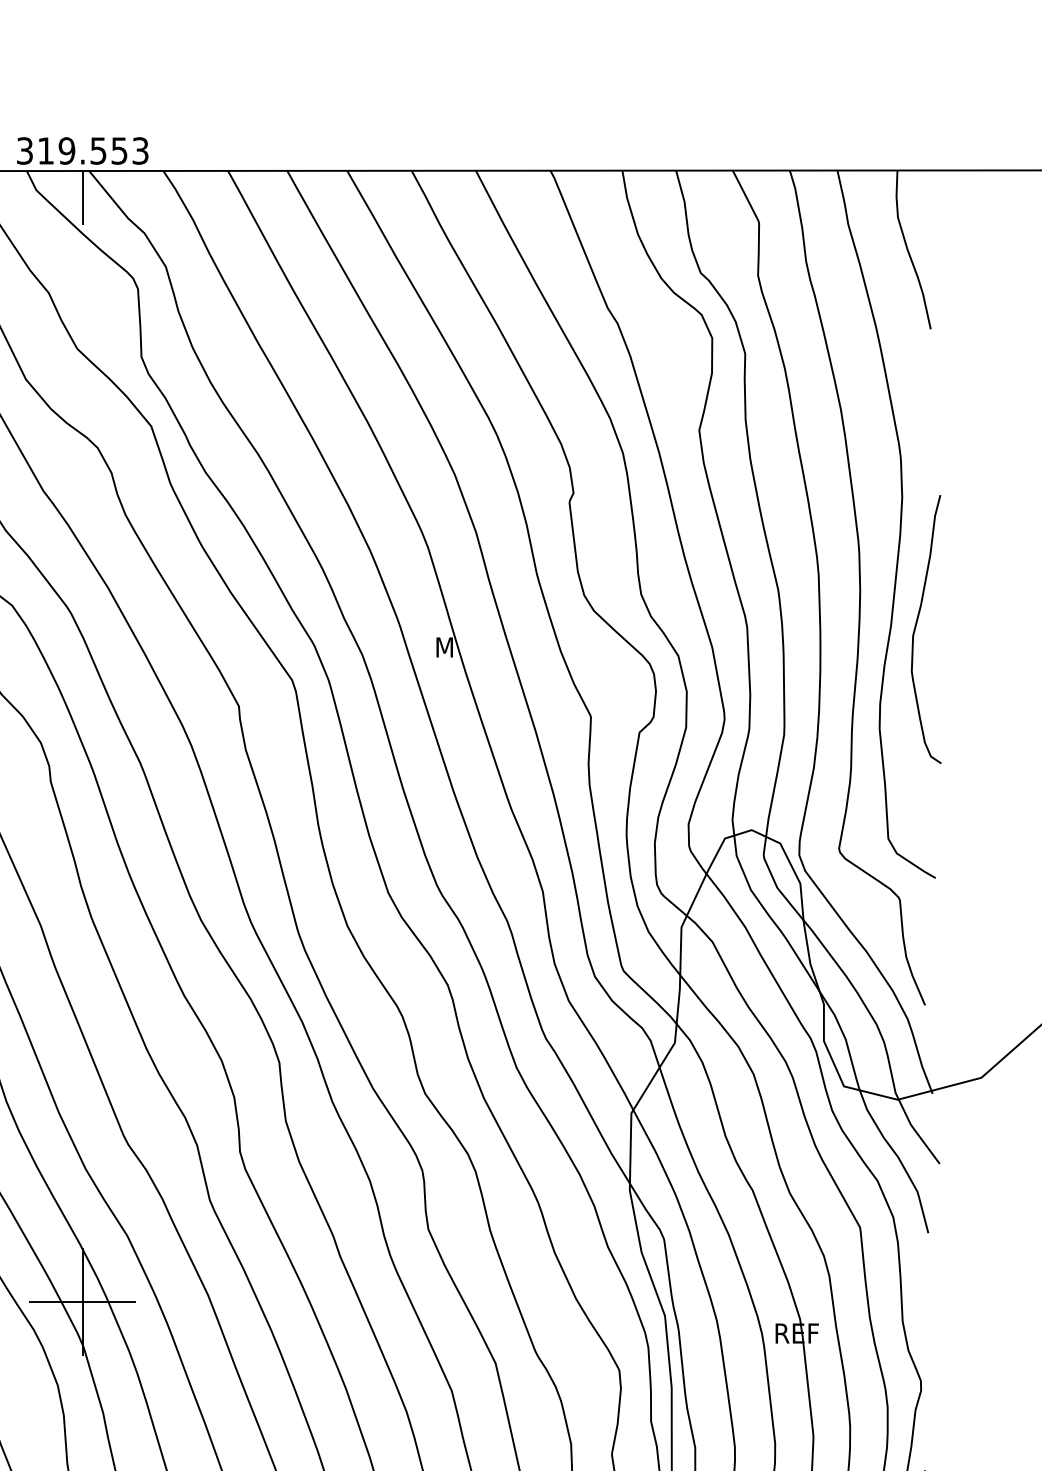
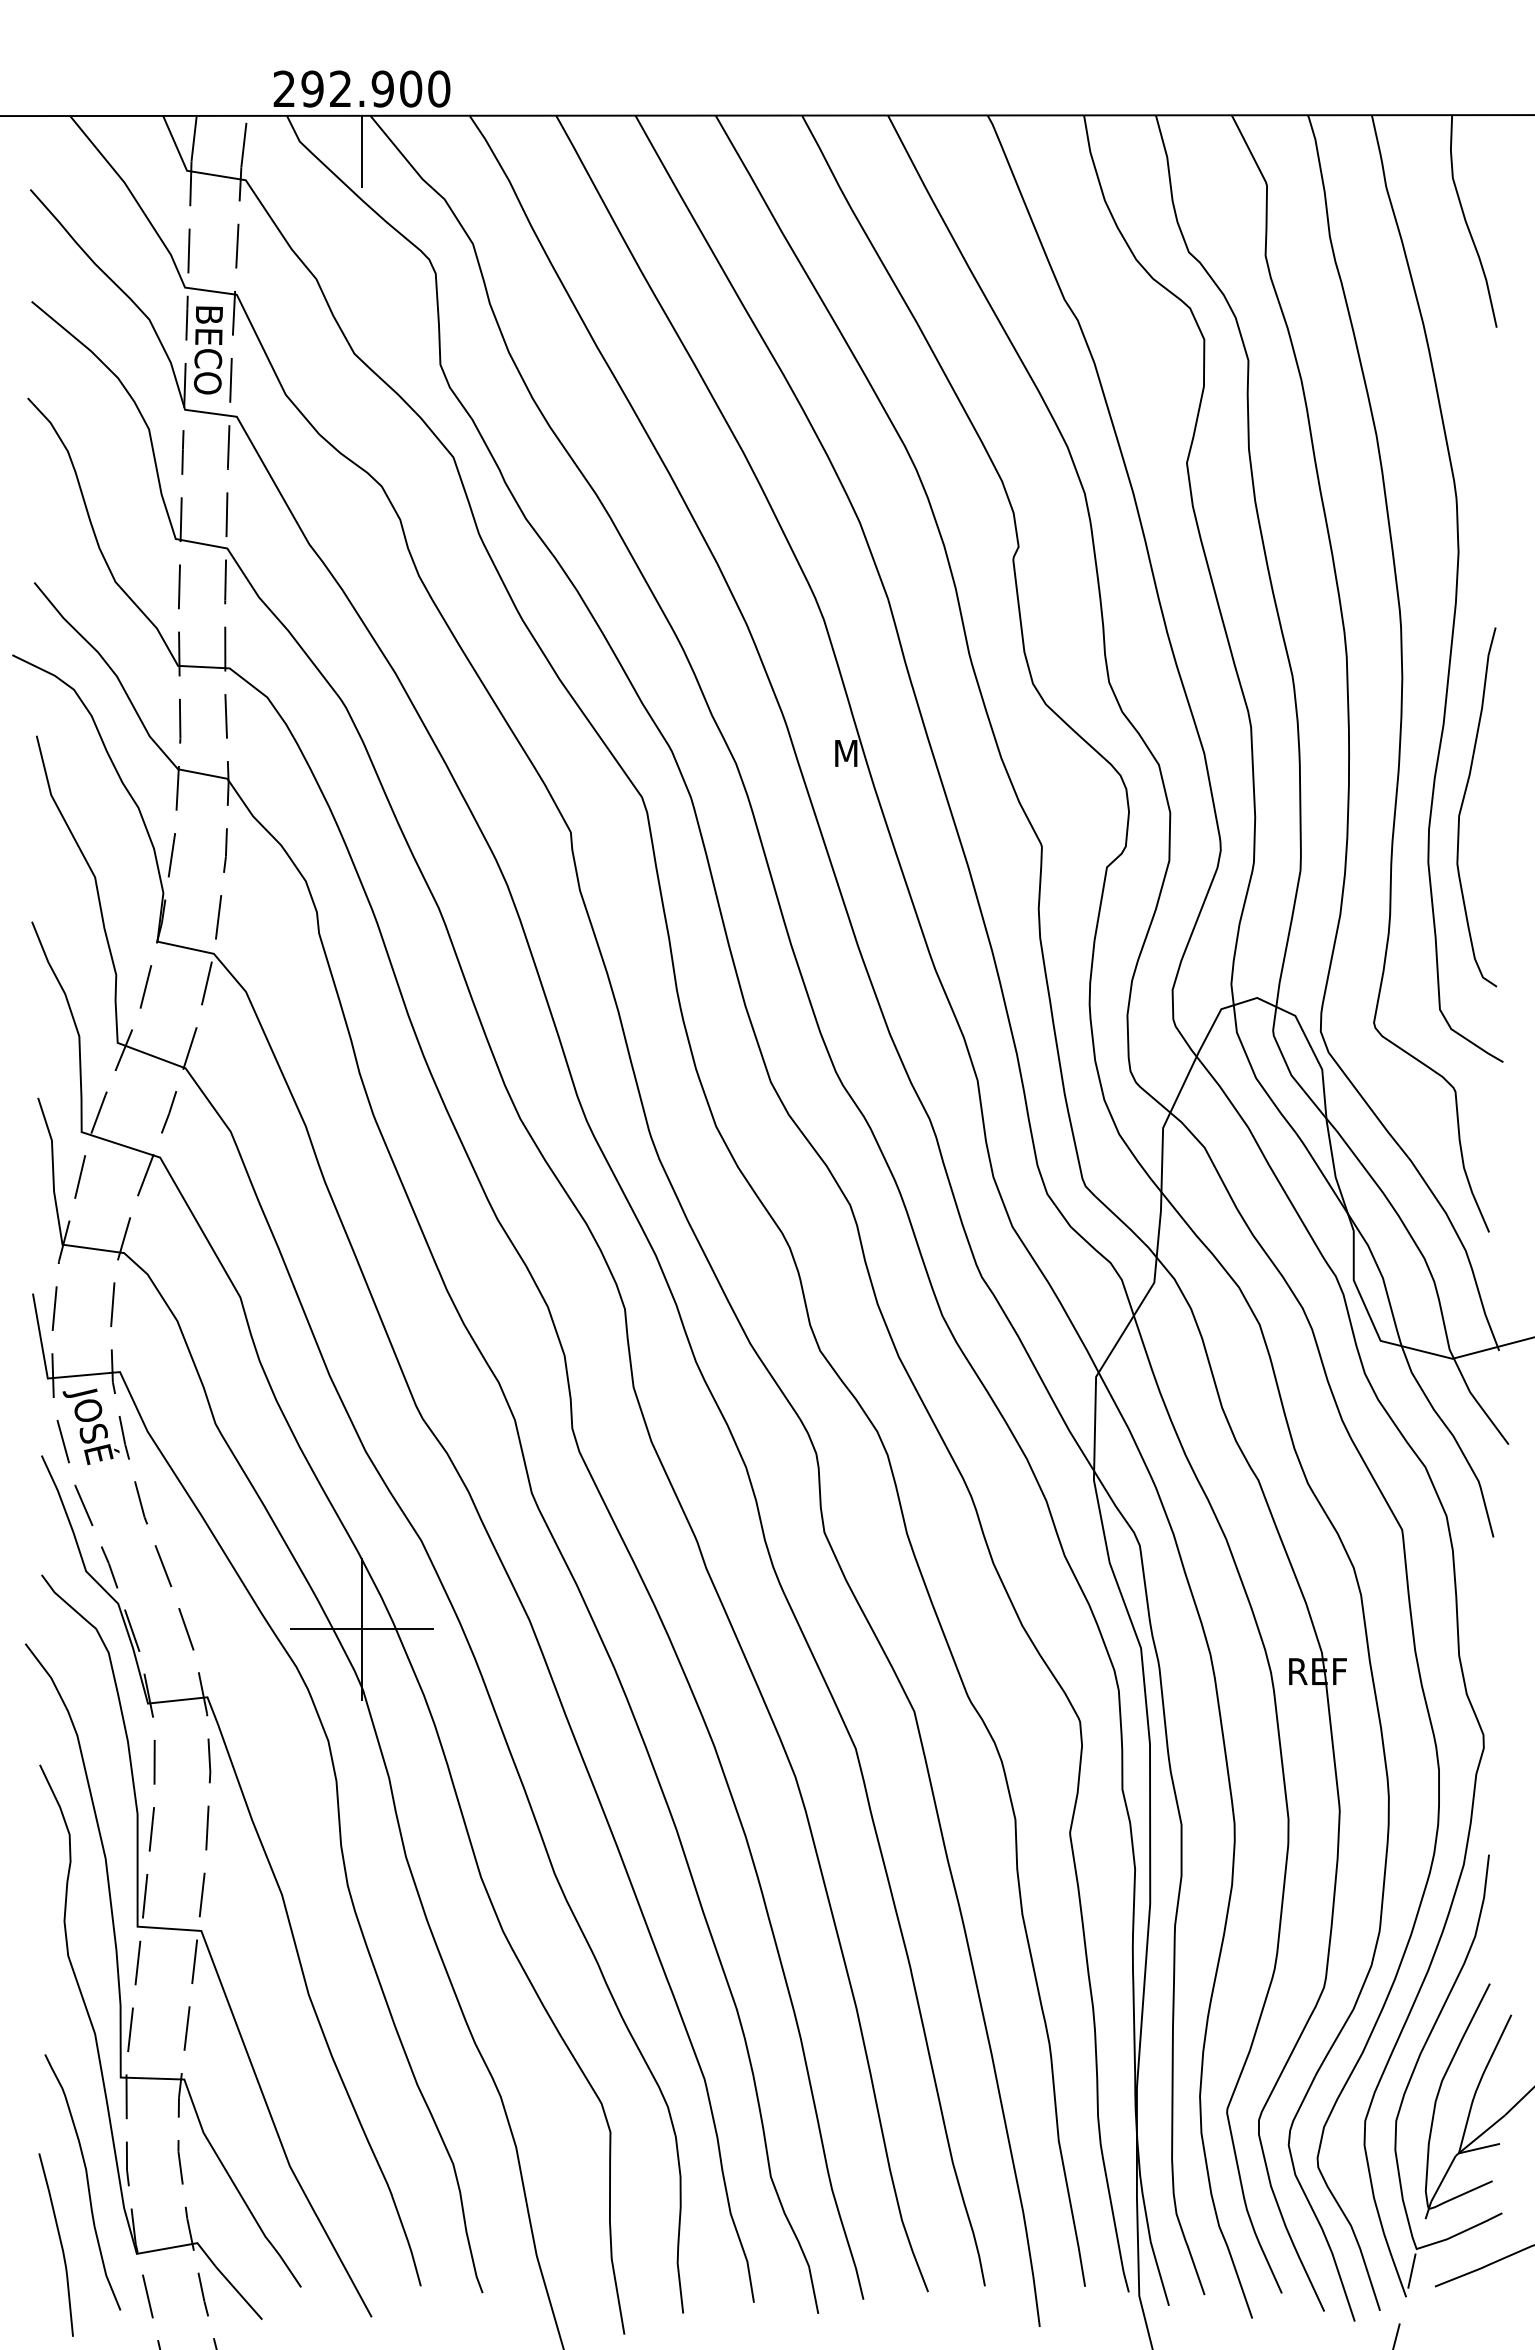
text: (82, 150) -> (361, 88), 319.553 -> 292.900
curve: (916, 626) -> (1463, 803), moved

